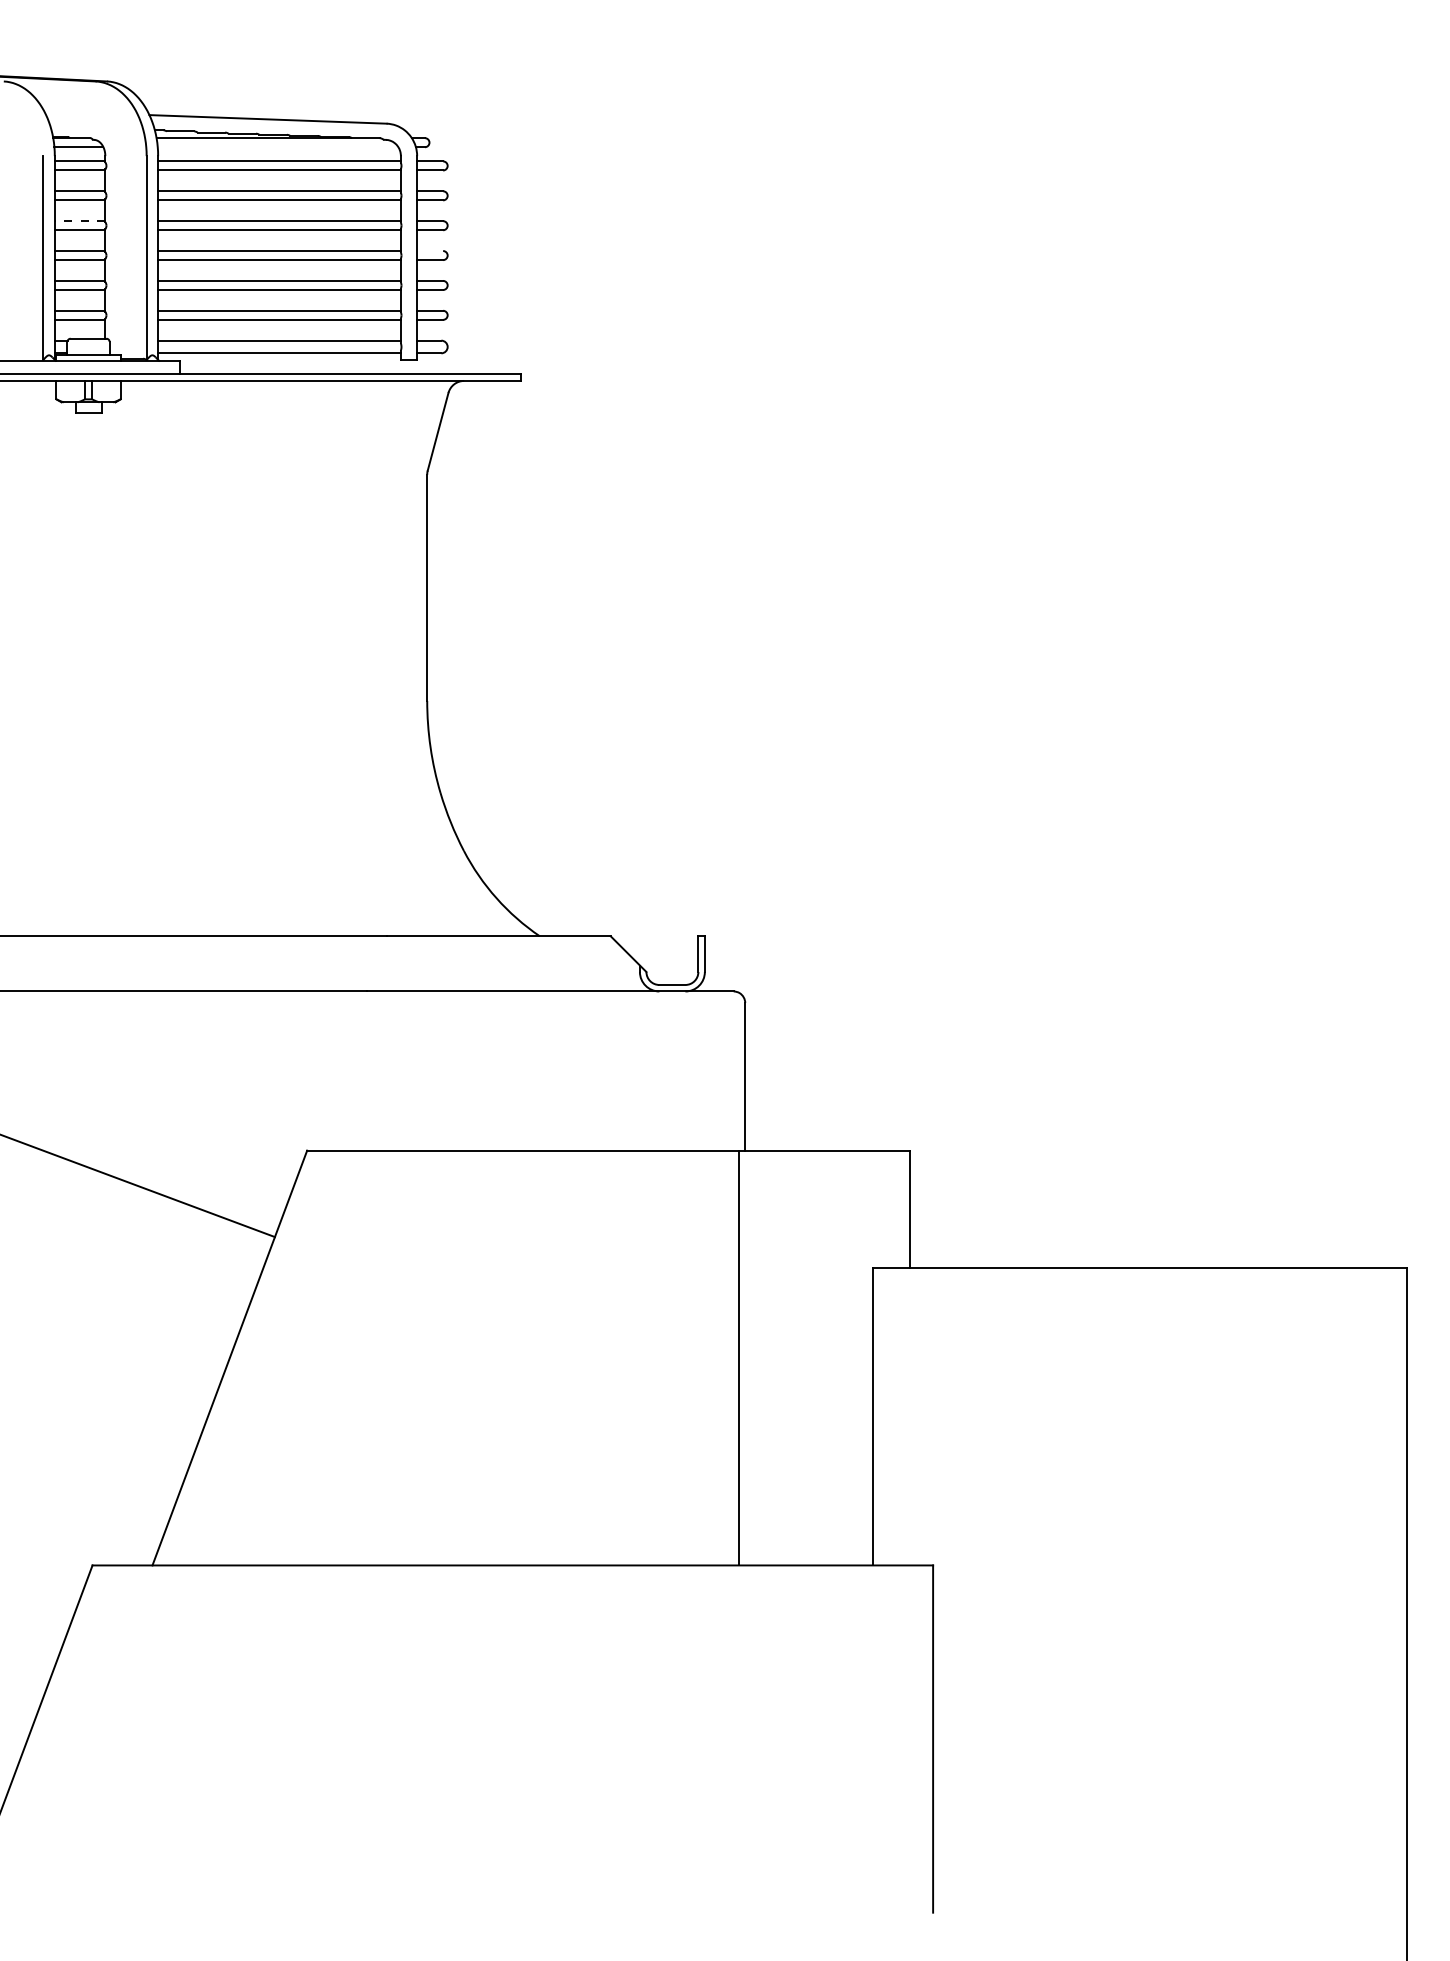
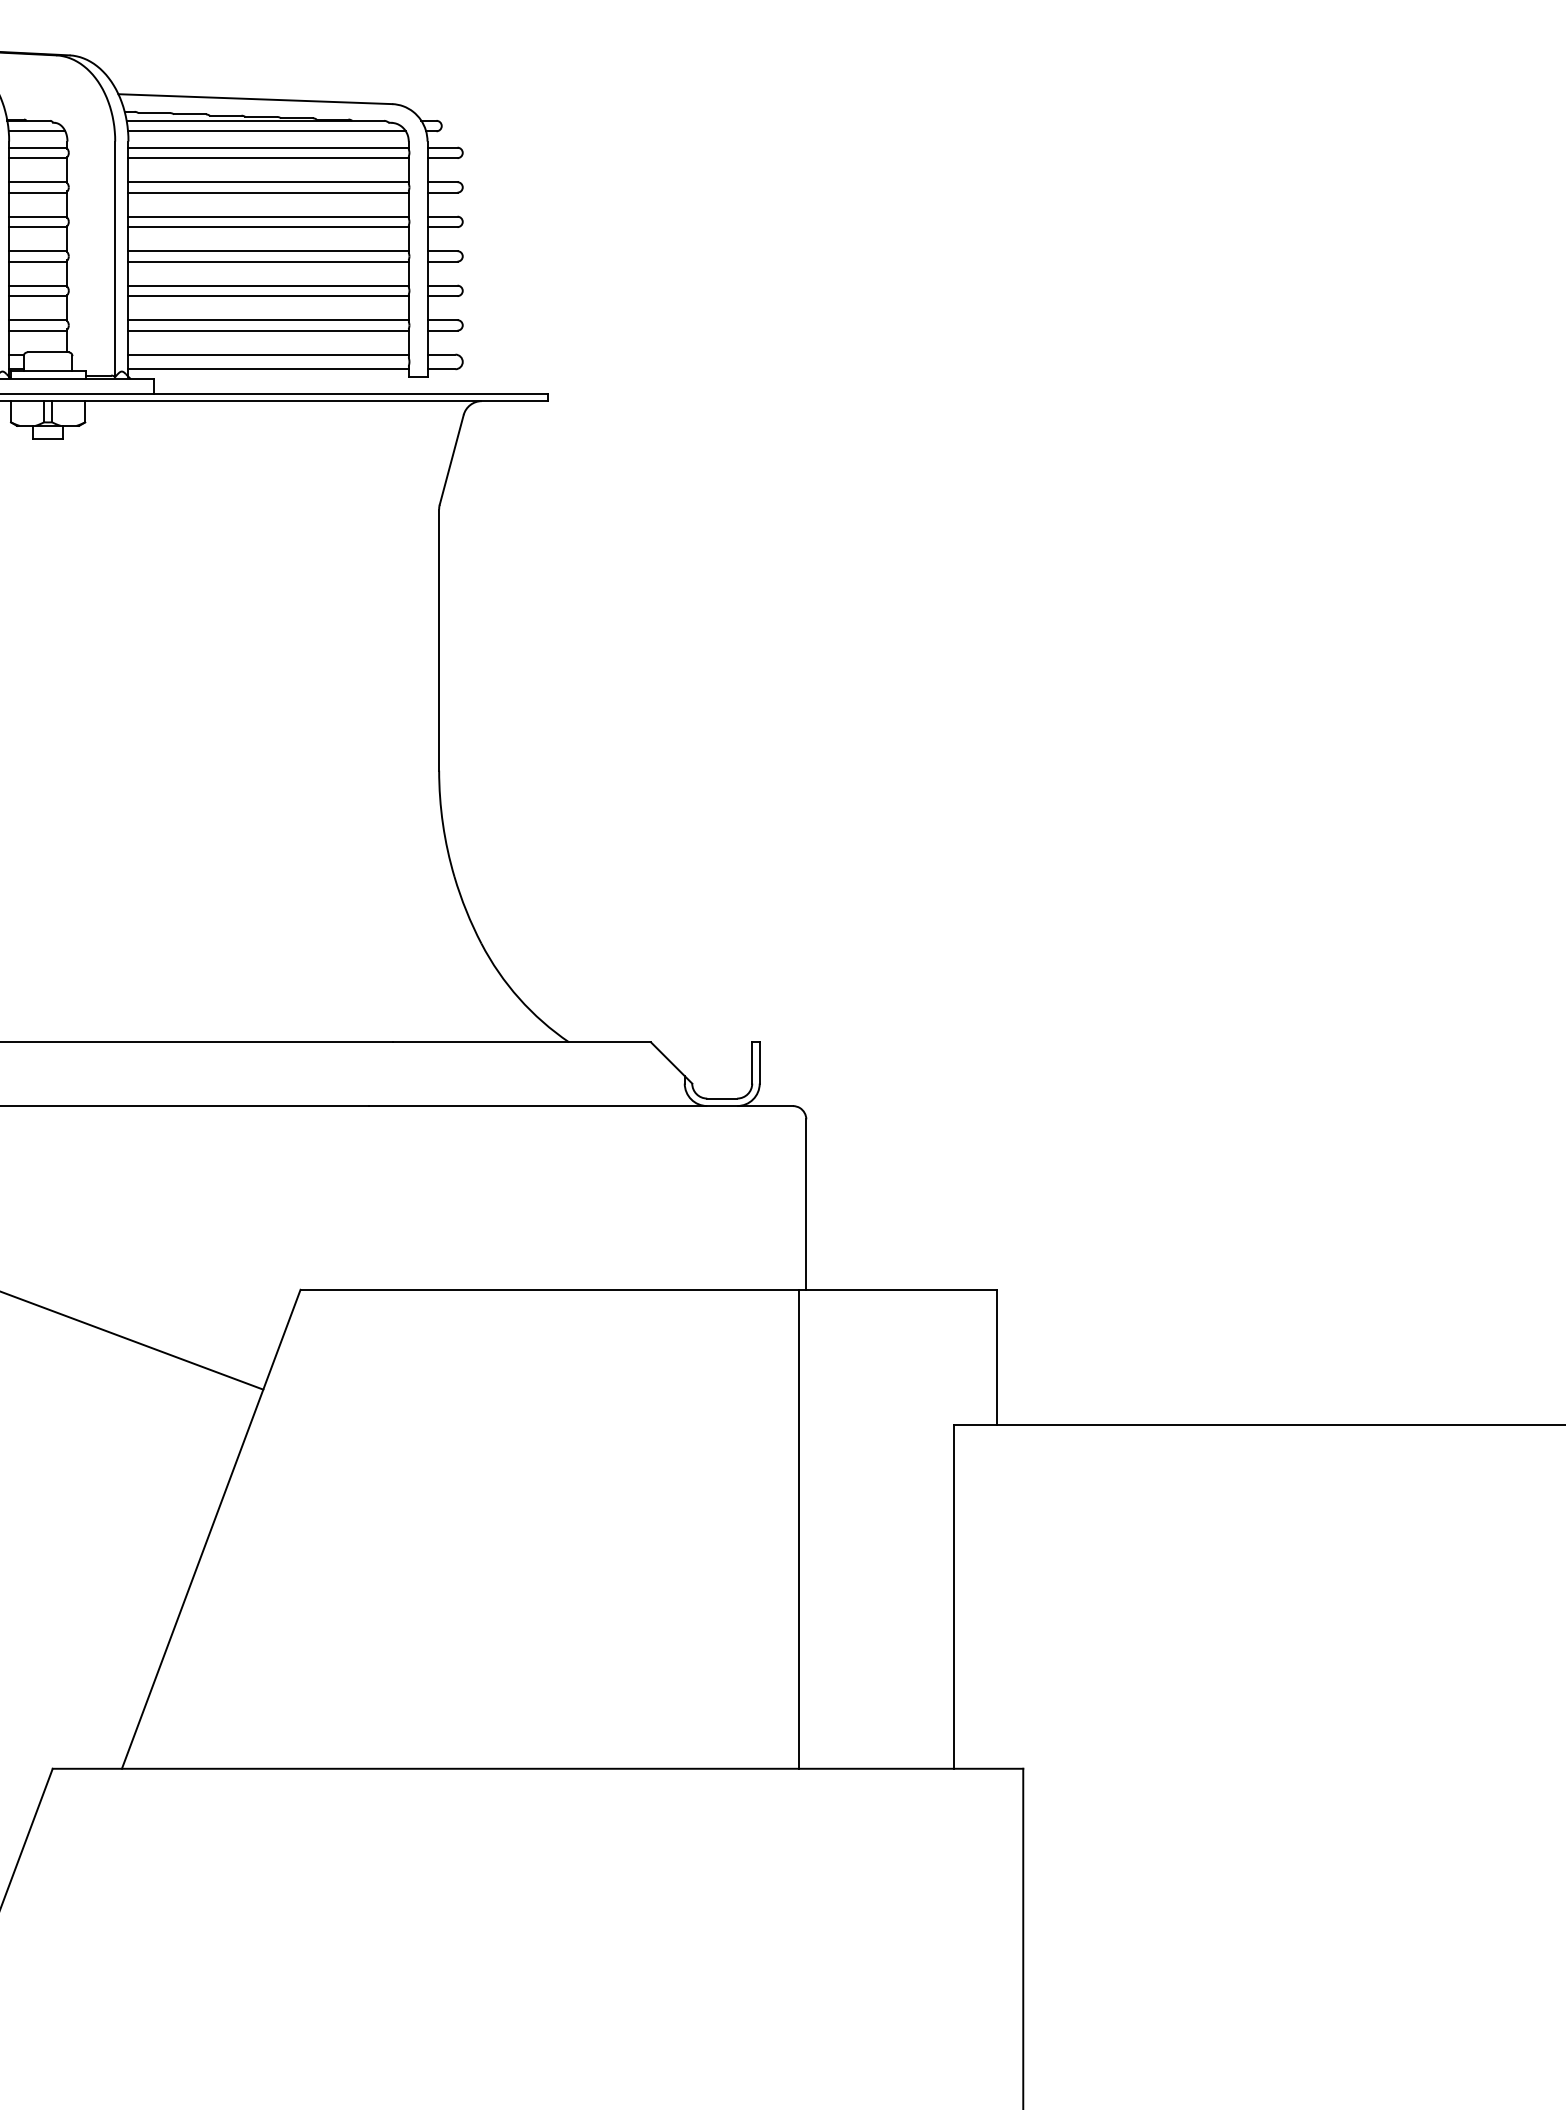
line: (277, 147) -> (266, 131), added
line: (79, 221) -> (37, 217), dashed -> solid
line: (430, 251) -> (442, 251), added

